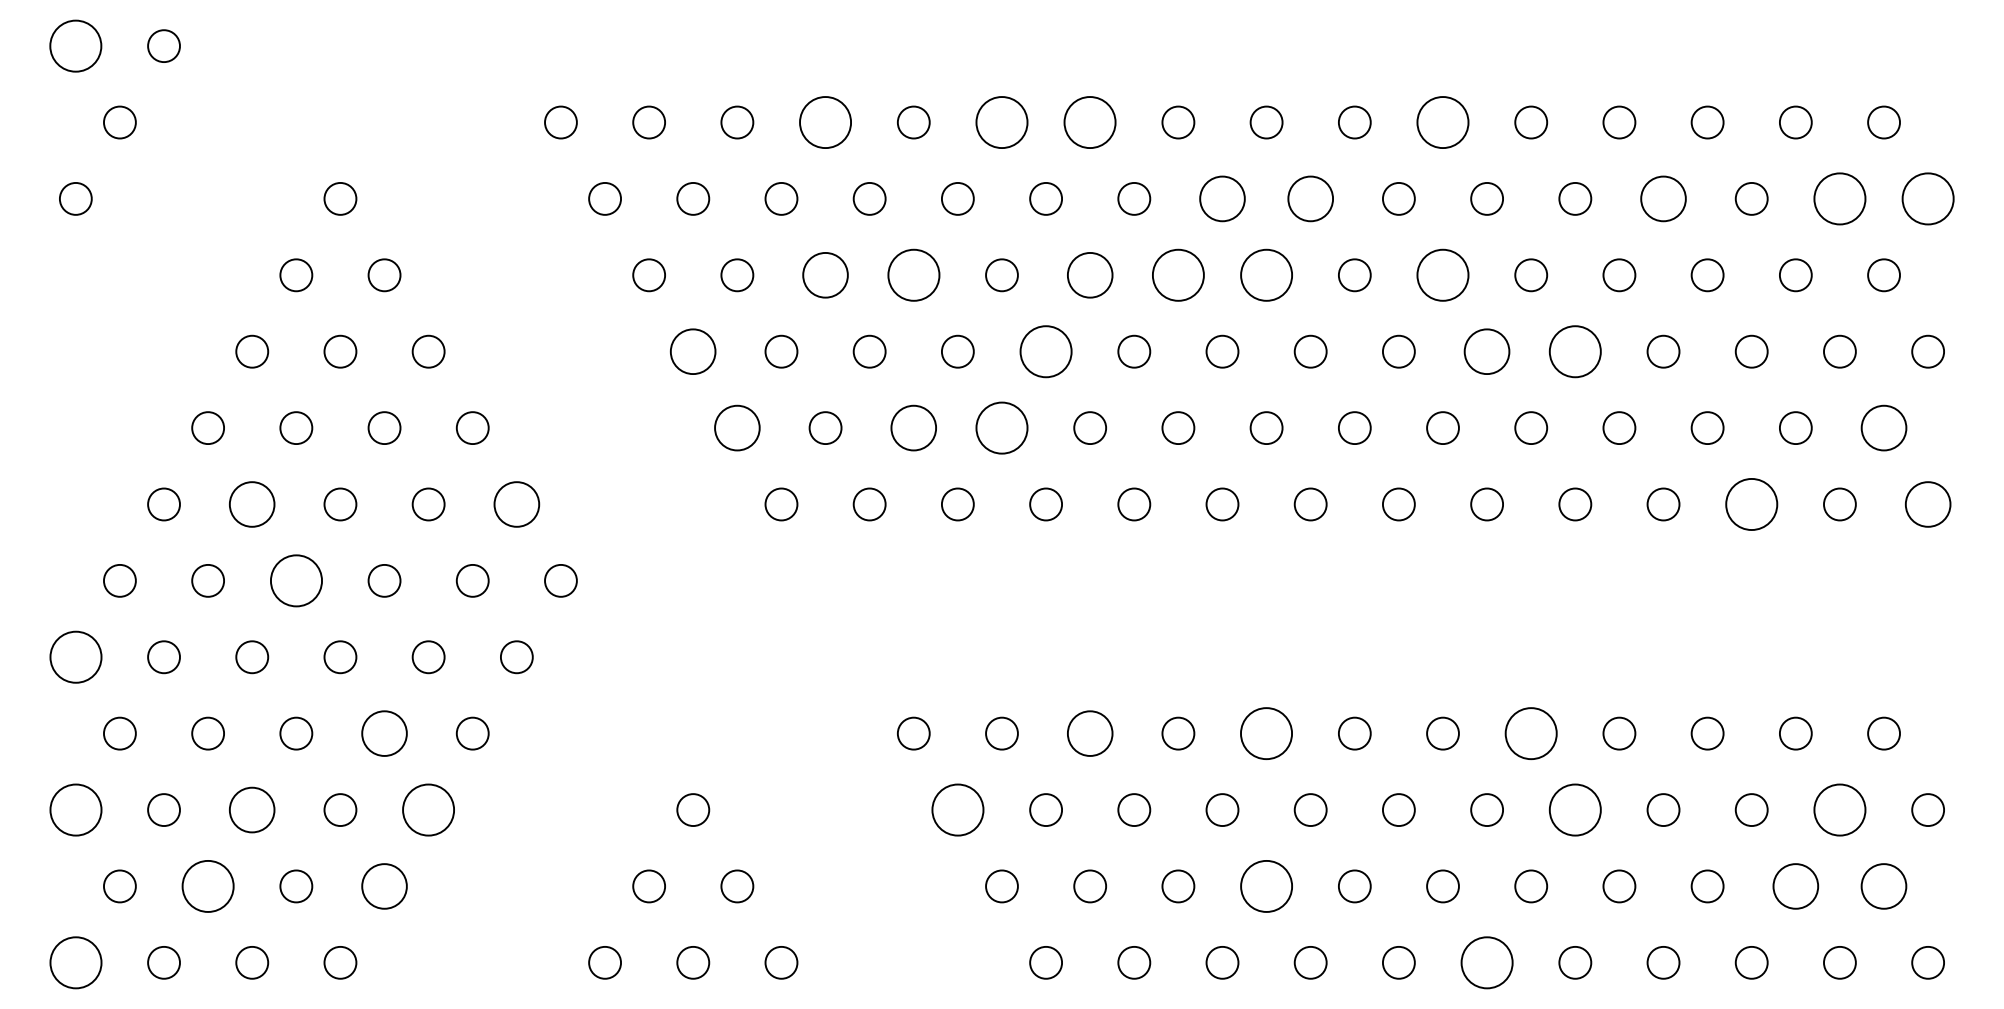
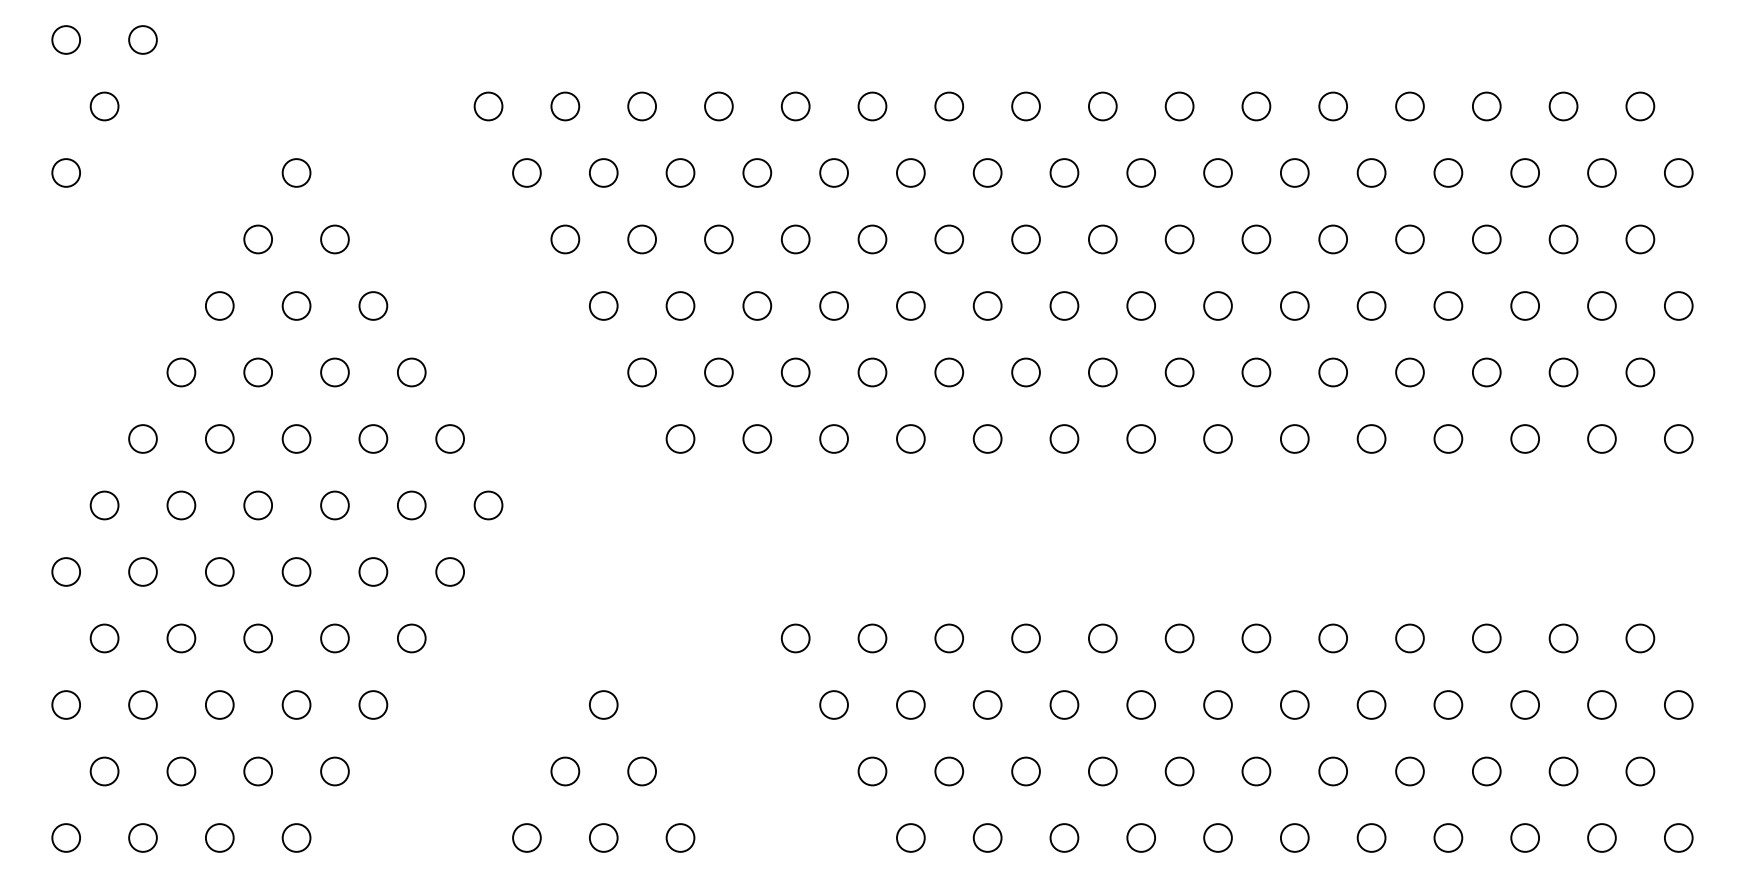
circle: (76, 45) -> (66, 39), size x0.62
circle: (825, 122) -> (718, 106), size x0.62
circle: (1002, 122) -> (872, 106), size x0.62
circle: (1090, 122) -> (949, 106), size x0.62
circle: (1443, 122) -> (1256, 106), size x0.62
circle: (1222, 198) -> (1064, 172), size x0.71
circle: (1311, 198) -> (1141, 172), size x0.71
circle: (1663, 198) -> (1448, 172), size x0.71
circle: (1839, 198) -> (1601, 172), size x0.62
circle: (1927, 198) -> (1678, 172), size x0.62
circle: (825, 275) -> (718, 239), size x0.71
circle: (913, 275) -> (795, 239), size x0.62
circle: (1090, 275) -> (949, 239), size x0.71
circle: (1177, 275) -> (1025, 239), size x0.62
circle: (1266, 275) -> (1102, 239), size x0.62
circle: (1443, 275) -> (1256, 239), size x0.62
circle: (692, 351) -> (603, 305), size x0.71
circle: (1045, 351) -> (910, 305), size x0.62
circle: (1486, 351) -> (1294, 305), size x0.71
circle: (1575, 351) -> (1371, 305), size x0.62
circle: (737, 428) -> (642, 372), size x0.71
circle: (913, 428) -> (795, 372), size x0.71
circle: (1002, 428) -> (872, 372), size x0.62
circle: (1884, 428) -> (1640, 372), size x0.71
circle: (251, 503) -> (219, 438), size x0.71
circle: (517, 503) -> (450, 438), size x0.71
circle: (1752, 503) -> (1525, 438), size x0.62
circle: (1927, 503) -> (1678, 438), size x0.71
circle: (295, 580) -> (257, 505), size x0.62
circle: (74, 656) -> (65, 571), size x0.62
circle: (383, 733) -> (334, 638), size x0.71
circle: (1090, 733) -> (949, 638), size x0.71
circle: (1266, 733) -> (1102, 638), size x0.62
circle: (1531, 733) -> (1333, 638), size x0.62
circle: (74, 809) -> (65, 704), size x0.62
circle: (251, 809) -> (219, 704), size x0.71
circle: (428, 809) -> (373, 704), size x0.62
circle: (957, 809) -> (833, 704), size x0.62
circle: (1575, 809) -> (1371, 704), size x0.62
circle: (1839, 809) -> (1601, 704), size x0.62
circle: (208, 886) -> (181, 771), size x0.62
circle: (383, 886) -> (334, 771), size x0.71
circle: (1266, 886) -> (1102, 771), size x0.62
circle: (1795, 886) -> (1563, 771), size x0.71
circle: (1884, 886) -> (1640, 771), size x0.71
circle: (74, 962) -> (65, 837), size x0.62
circle: (1486, 962) -> (1294, 837), size x0.62

